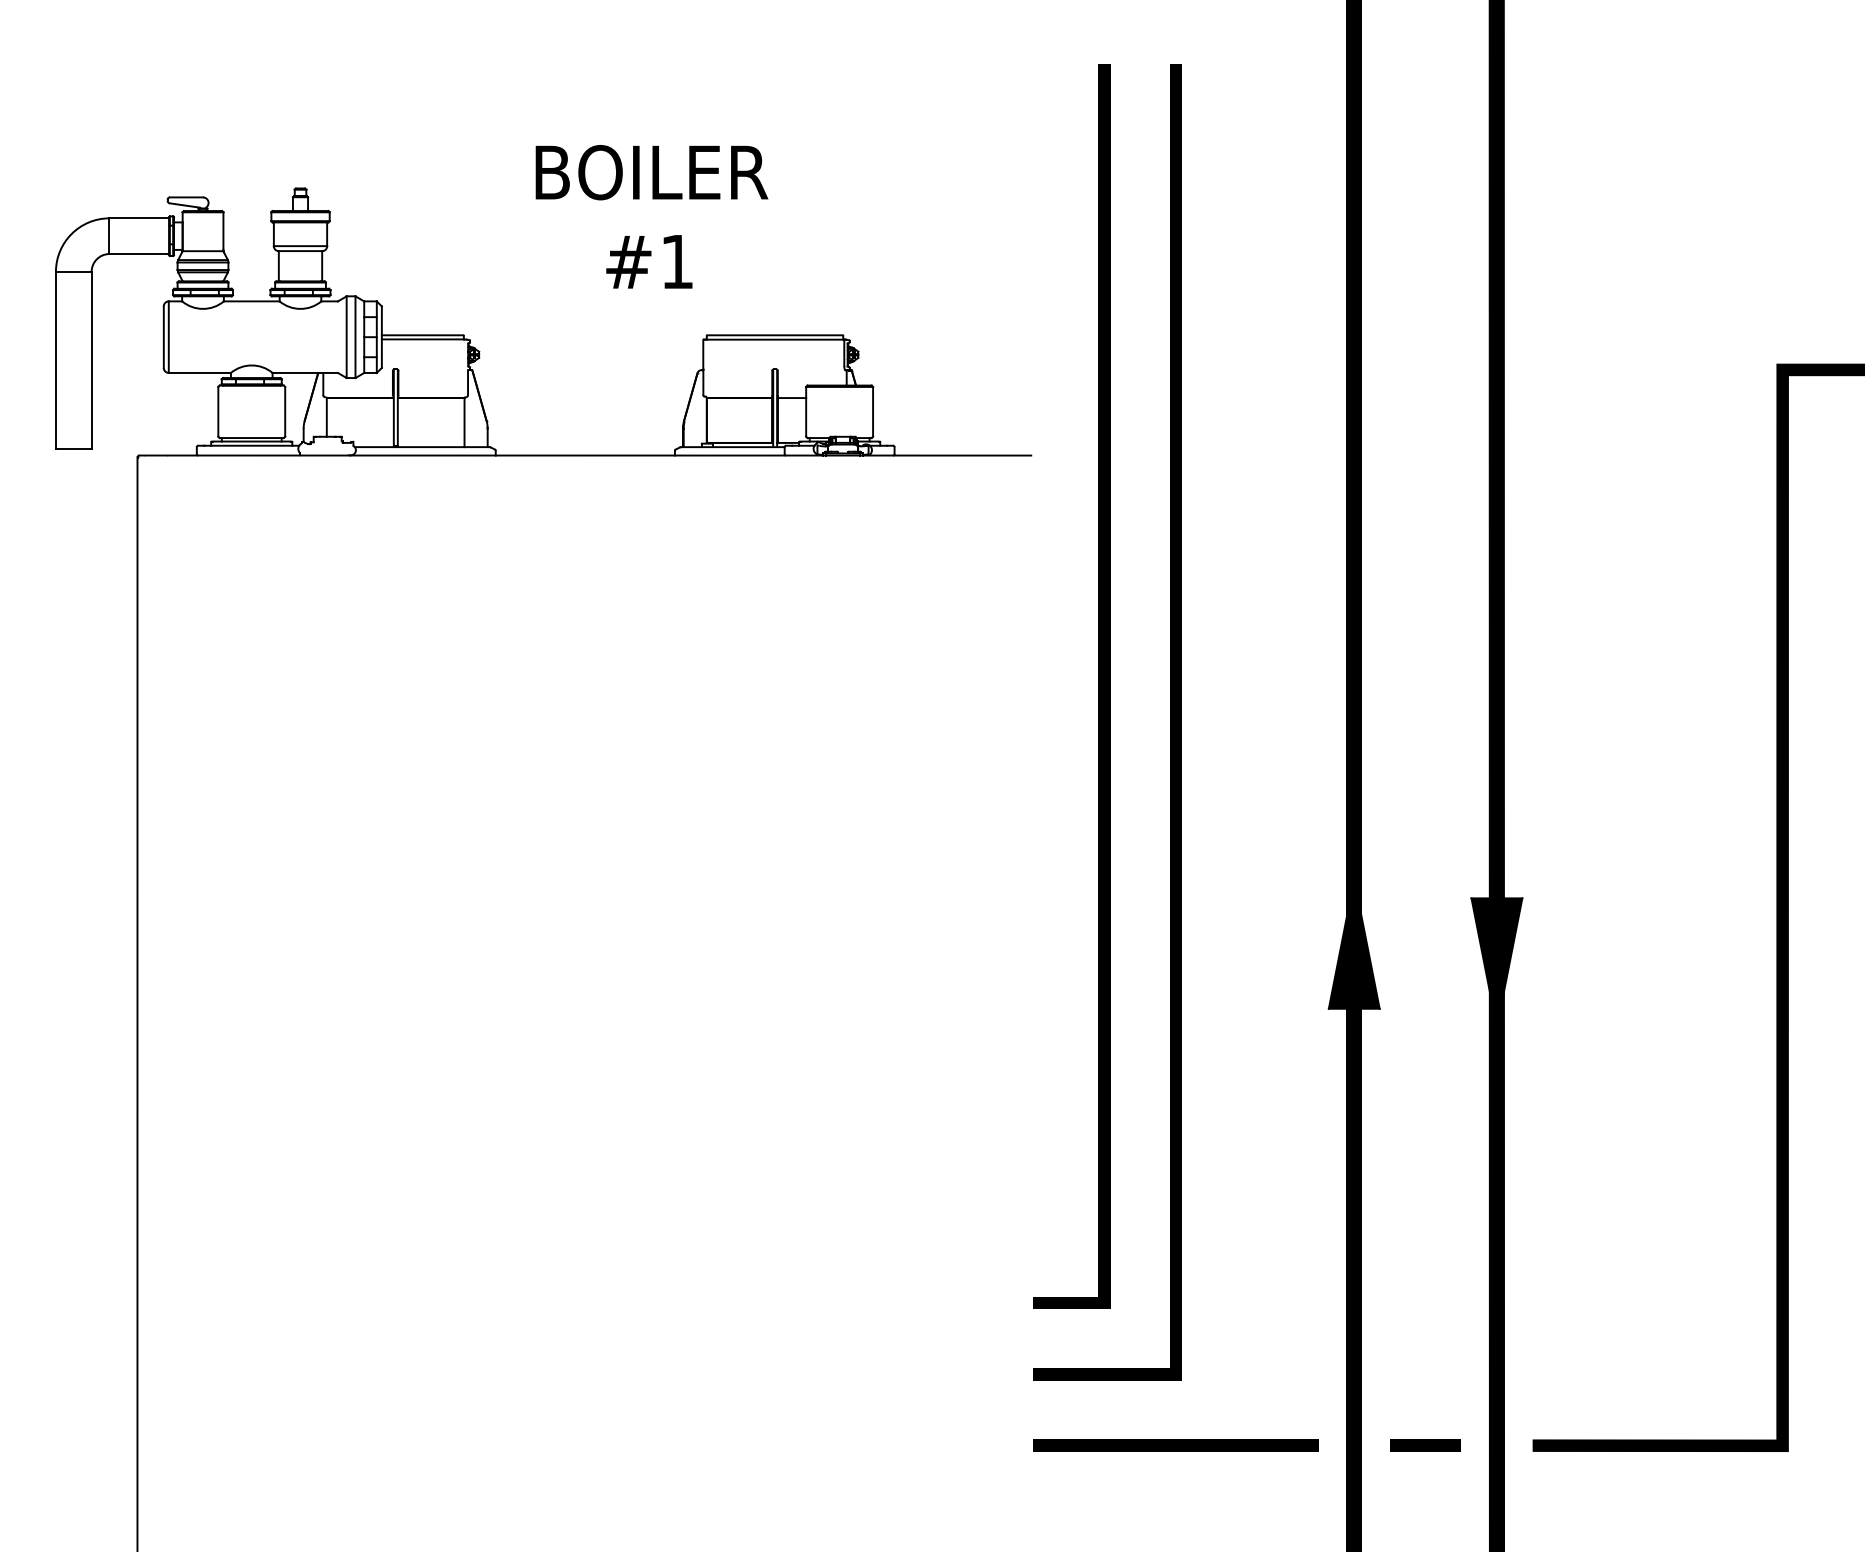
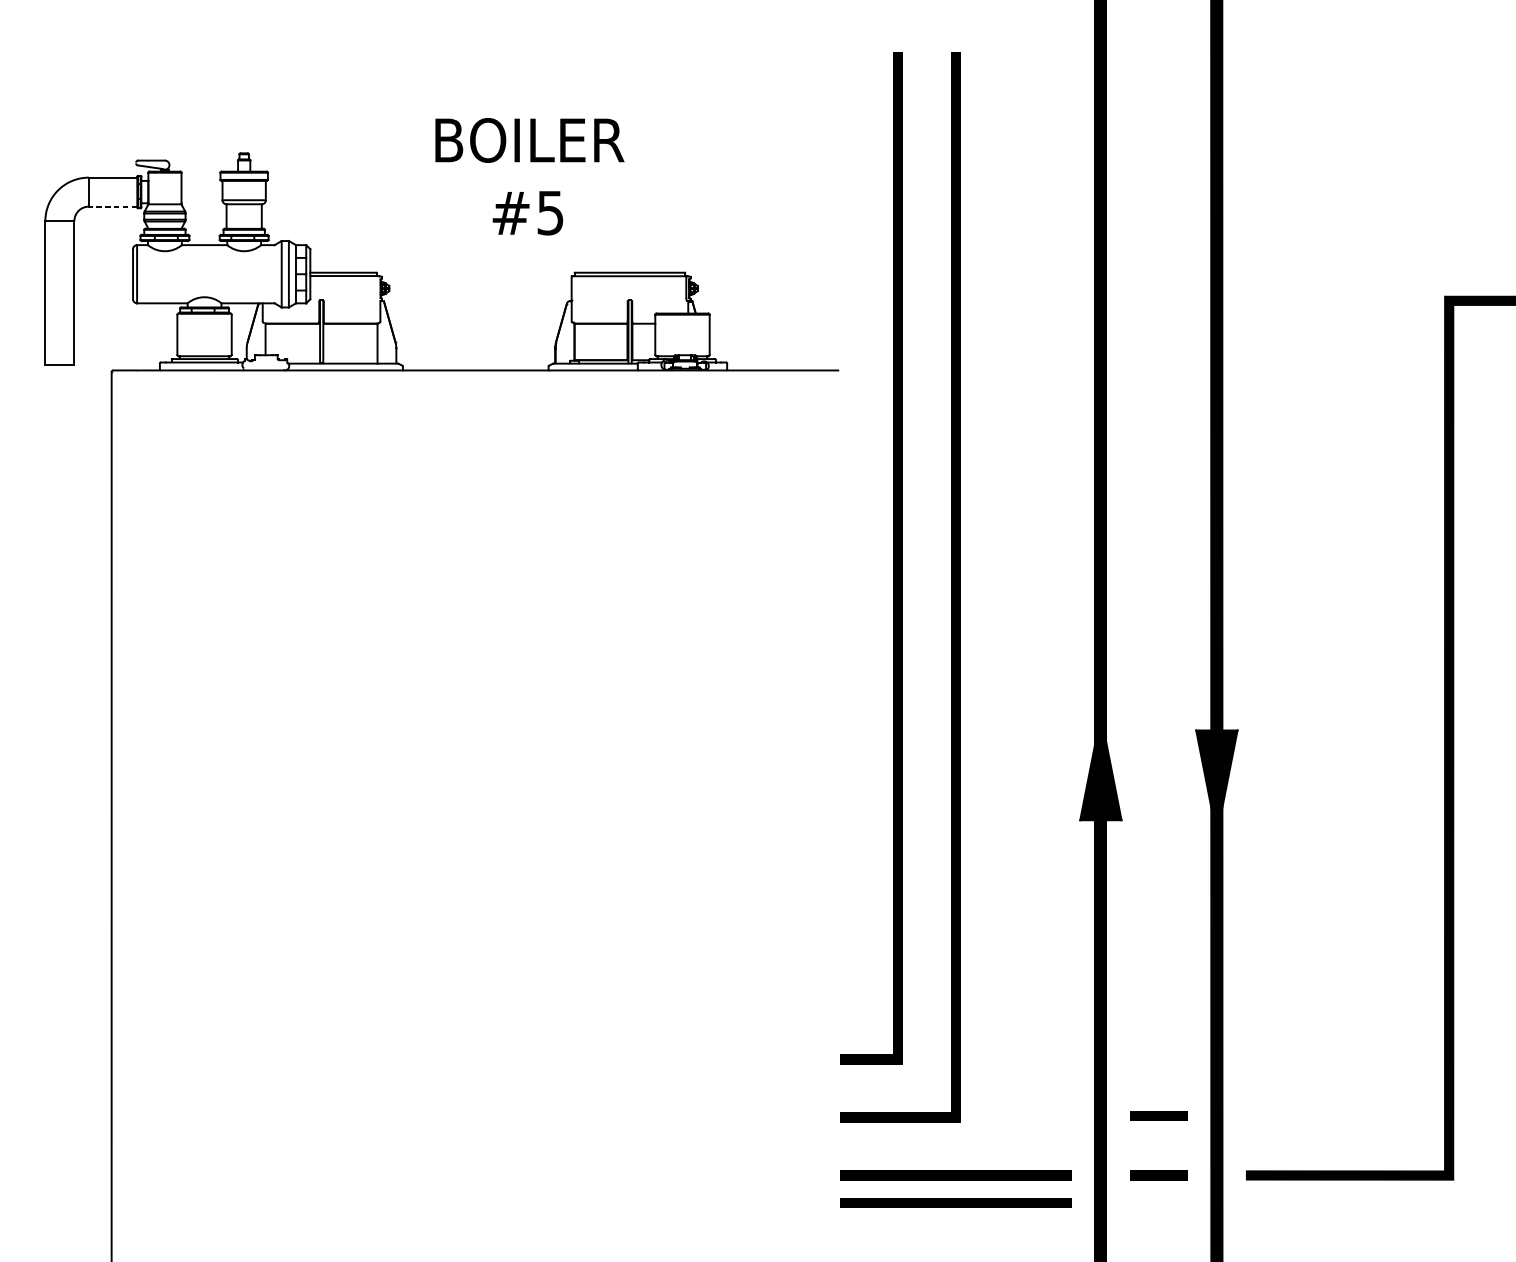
line: (139, 254) -> (113, 207), solid -> dashed
text: (676, 262) -> (549, 213), #1 -> #5
line: (1425, 1372) -> (1158, 1115), added
line: (1175, 1479) -> (955, 1202), added

